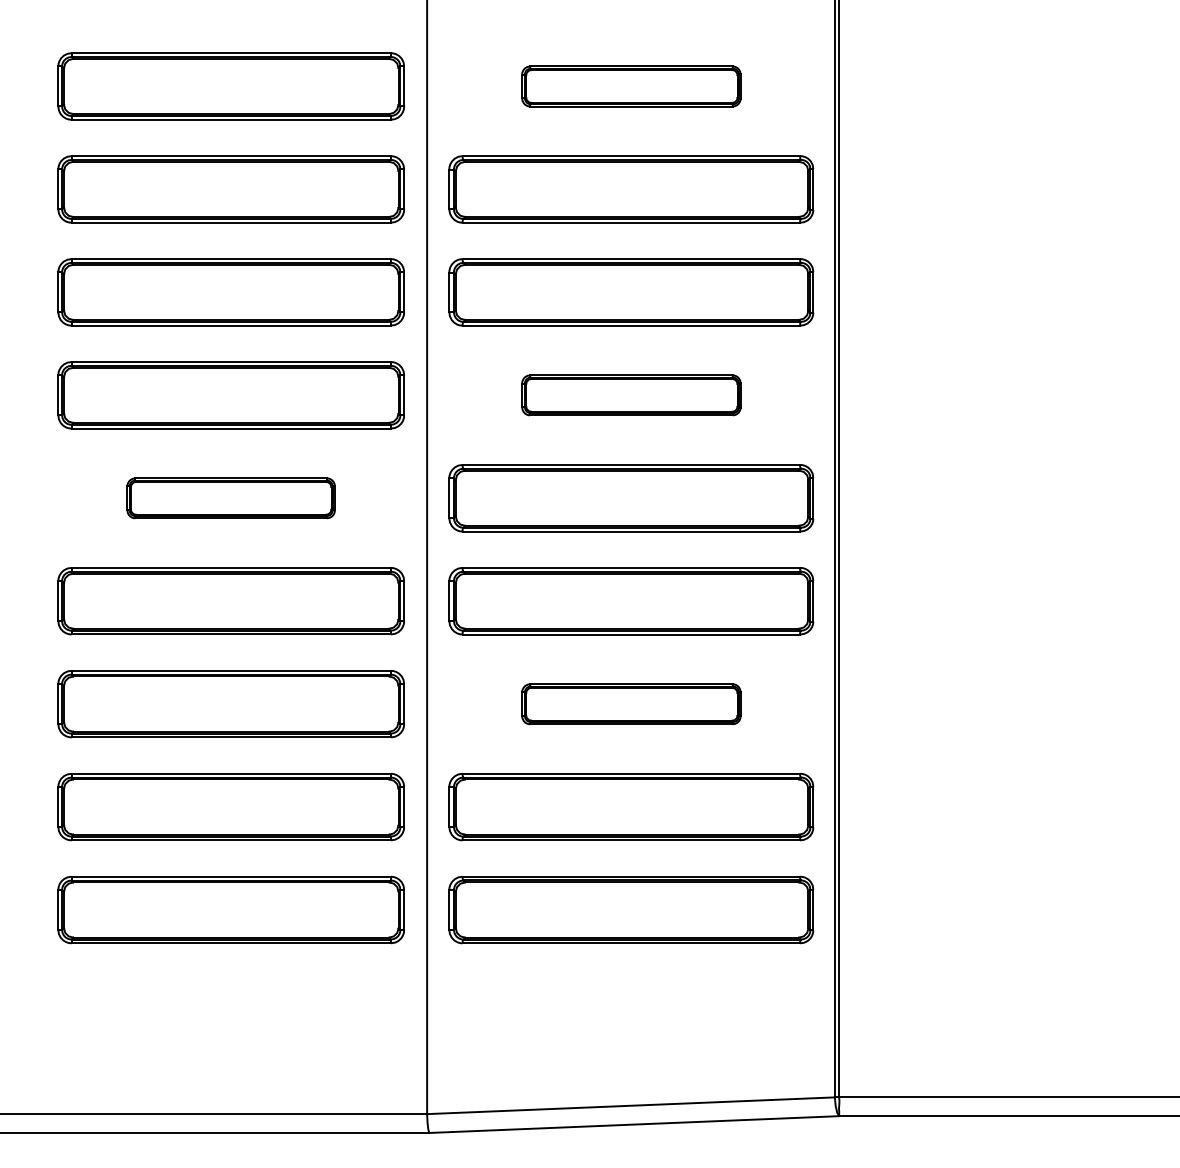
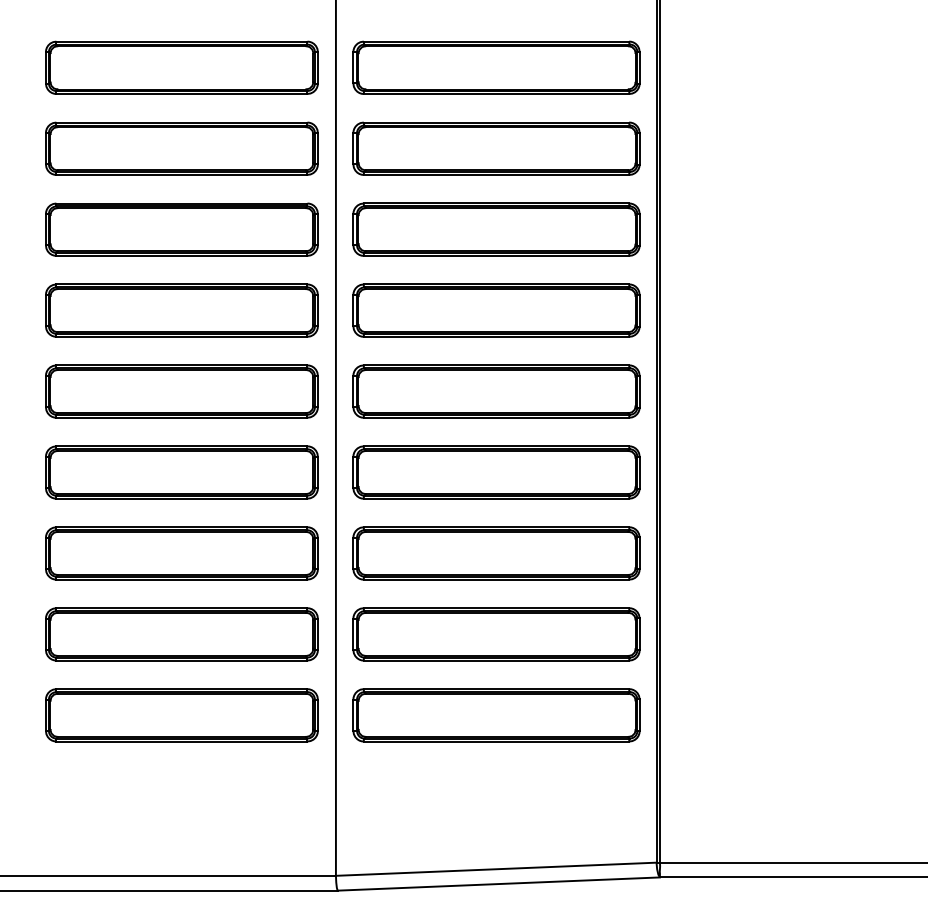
part: (631, 86) -> (496, 67), size x1.67
part: (631, 395) -> (496, 310), size x1.67
part: (230, 498) -> (181, 391), size x1.67
part: (631, 704) -> (496, 553), size x1.67

